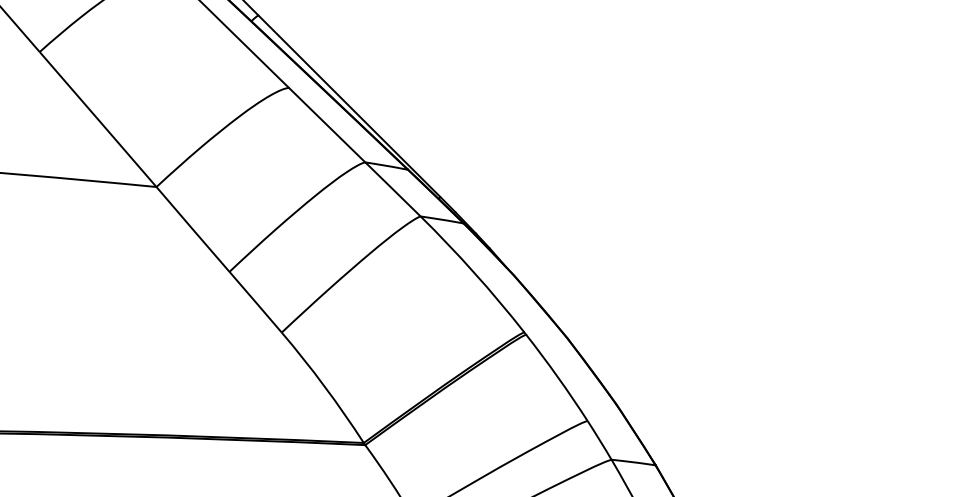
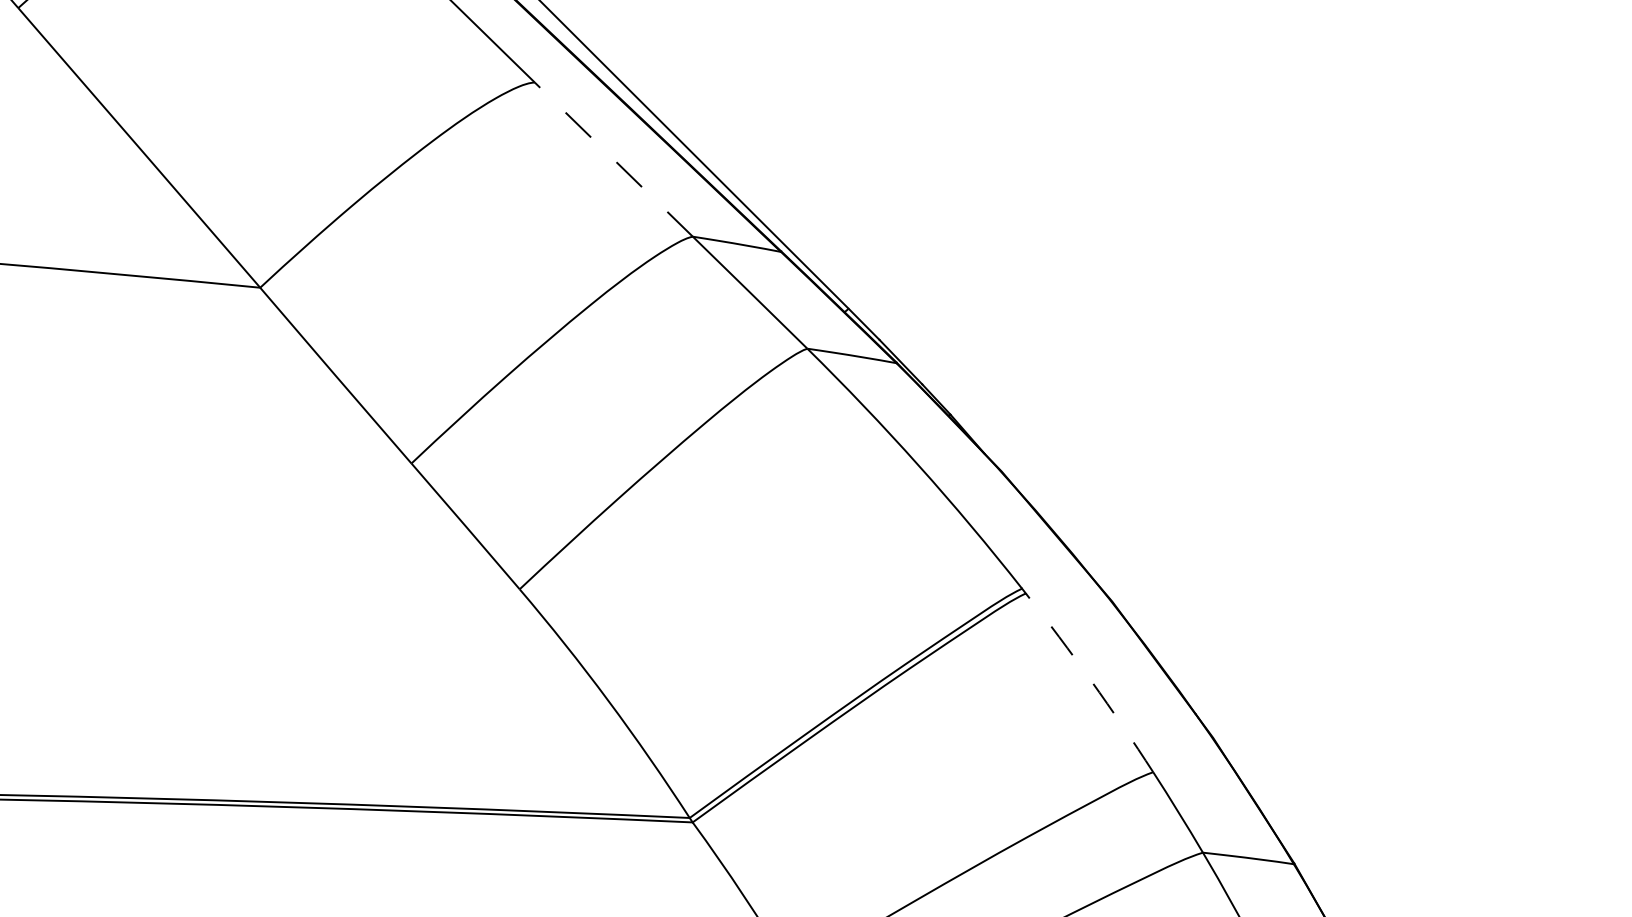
line: (326, 124) -> (612, 158), solid -> dashed
arc: (557, 377) -> (1090, 682), solid -> dashed

